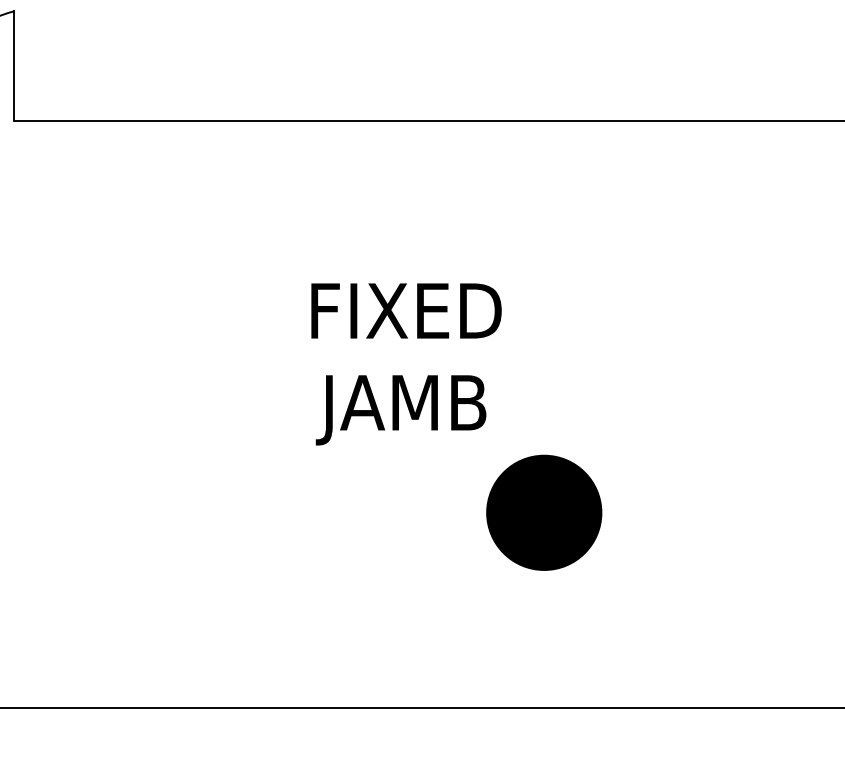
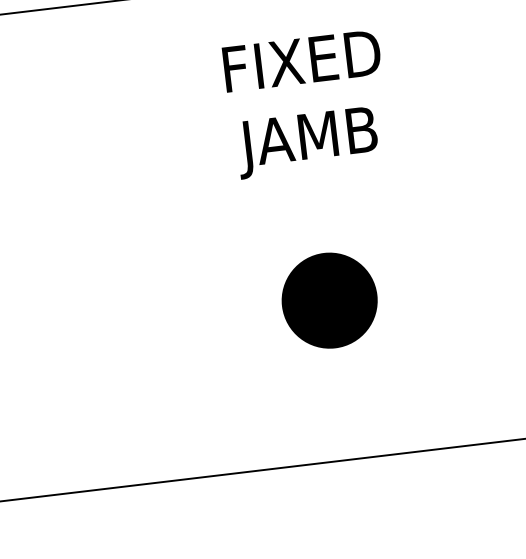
text: (406, 364) -> (307, 104), moved

